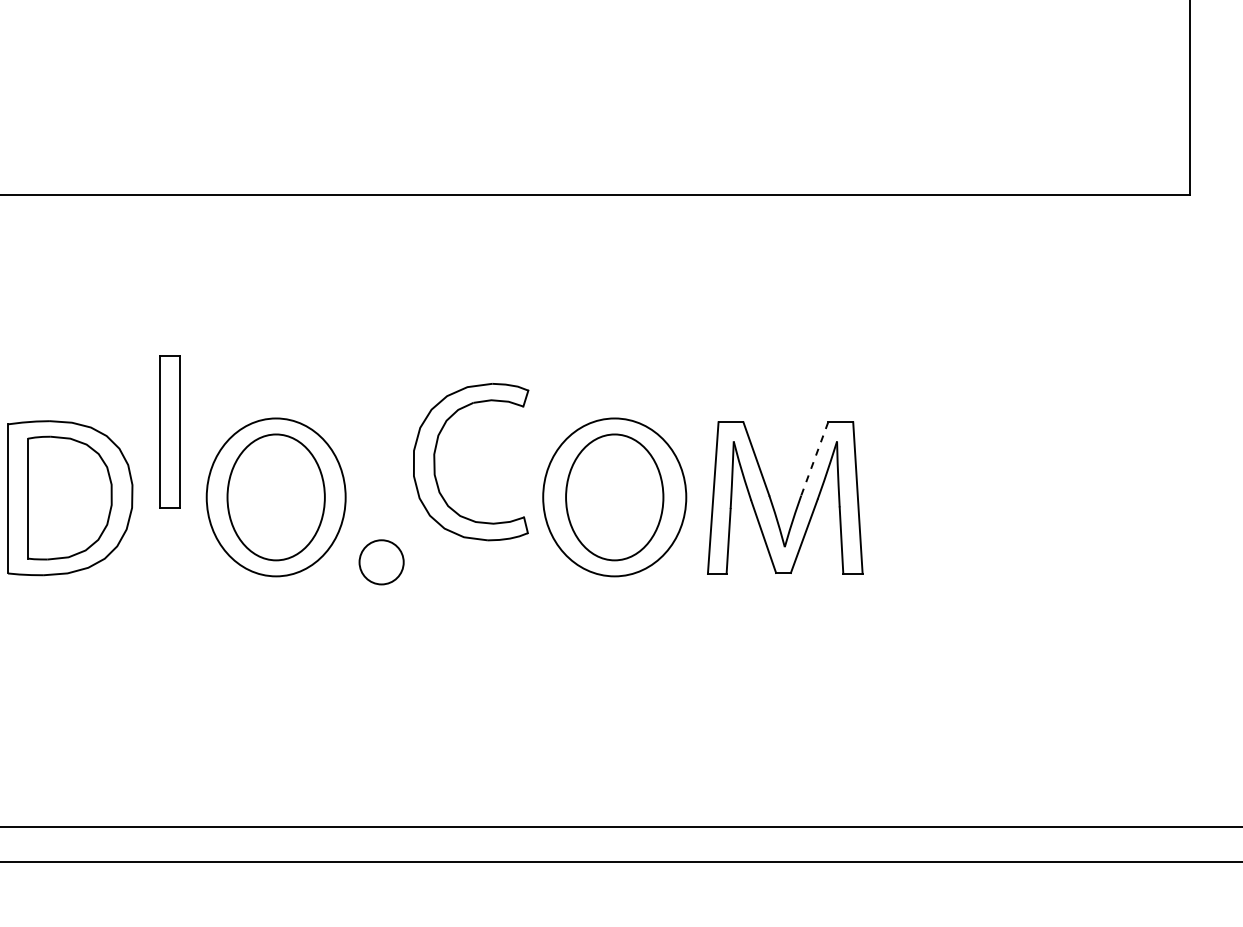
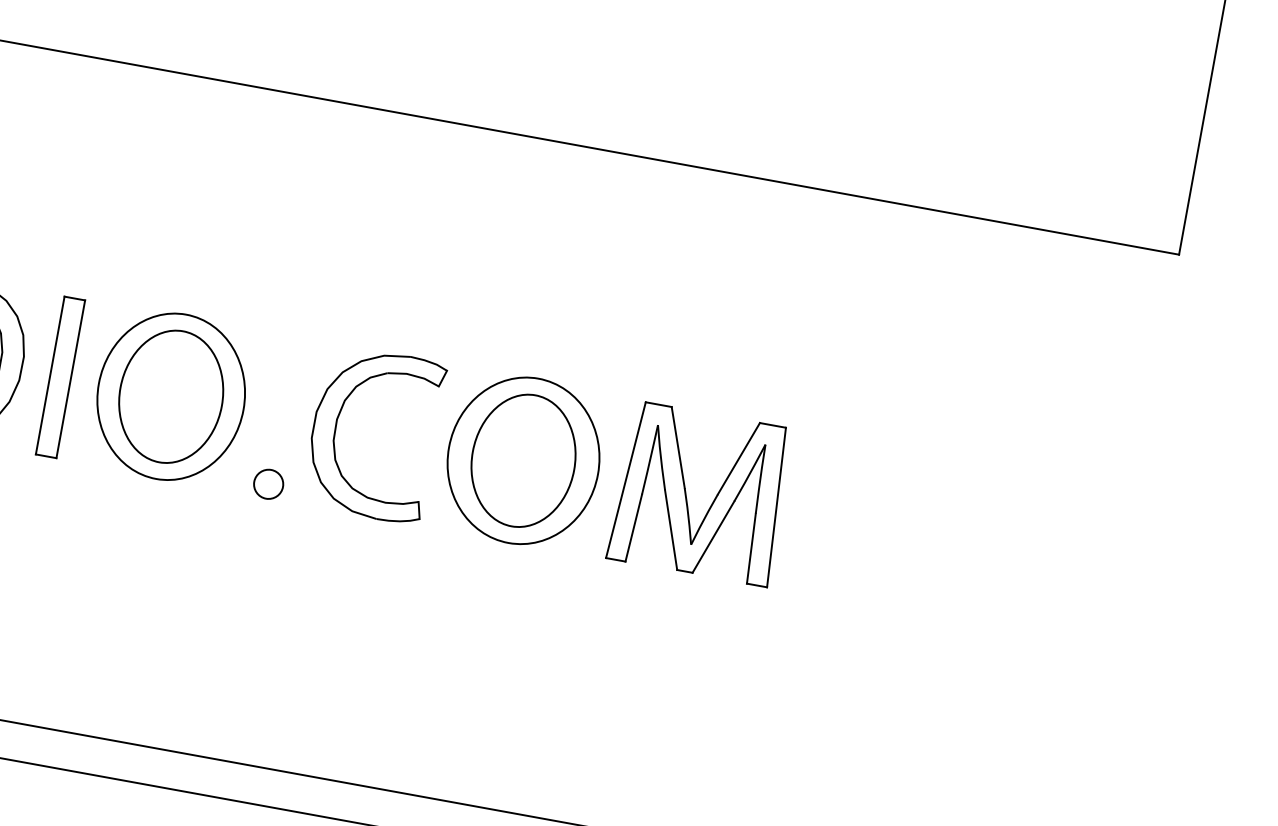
part: (169, 431) -> (60, 376), moved
line: (814, 459) -> (738, 459), dashed -> solid
part: (435, 462) -> (336, 428), moved
circle: (381, 562) -> (268, 484), size x0.62

